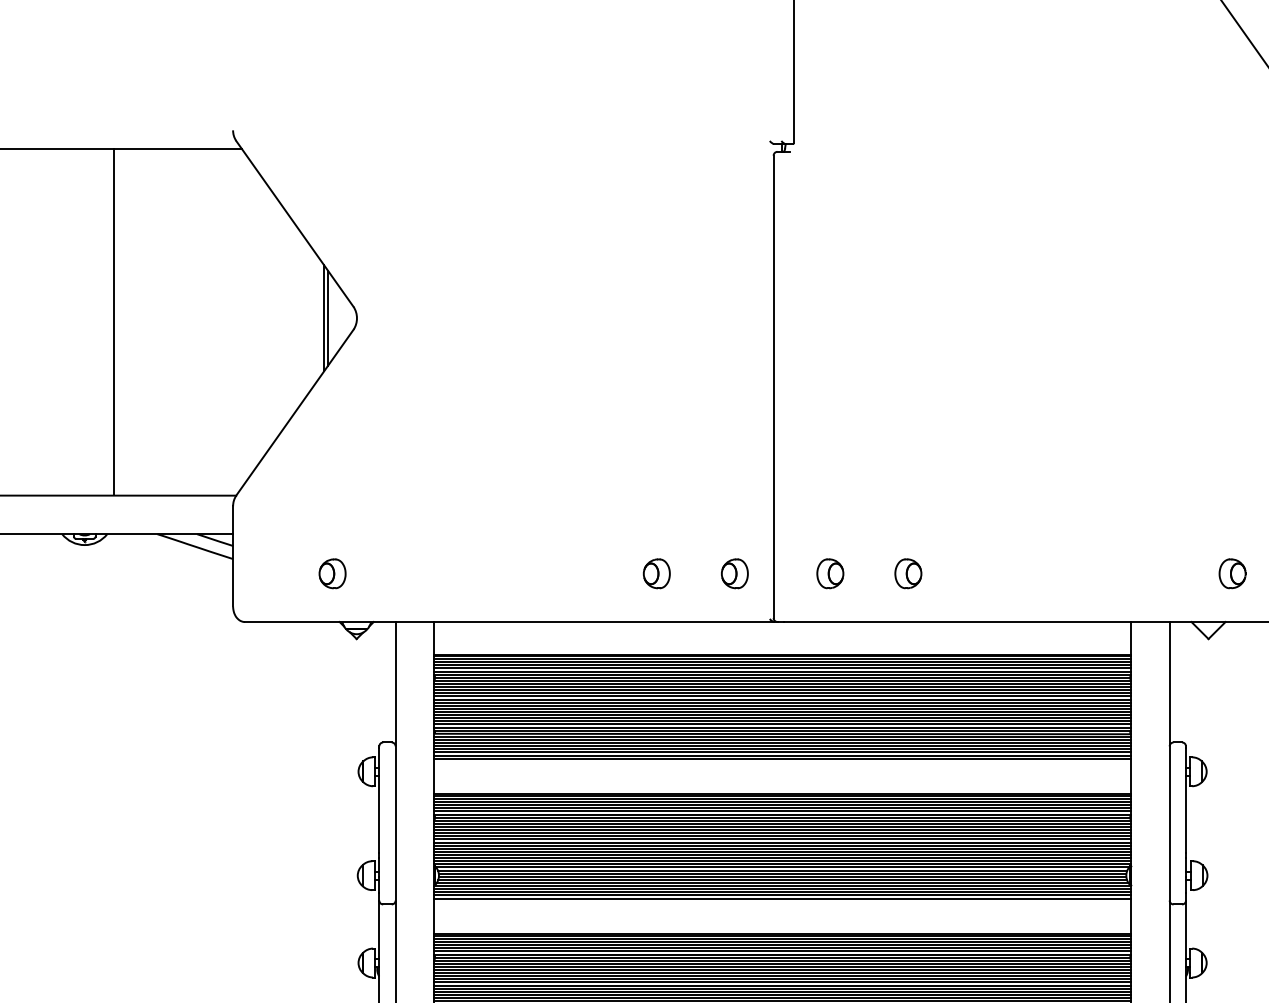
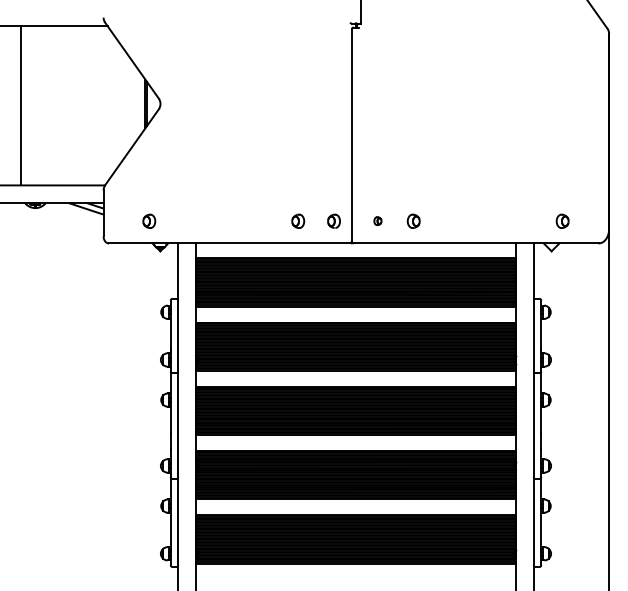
line: (113, 321) -> (20, 105), moved
part: (829, 571) -> (377, 220), size x0.6

